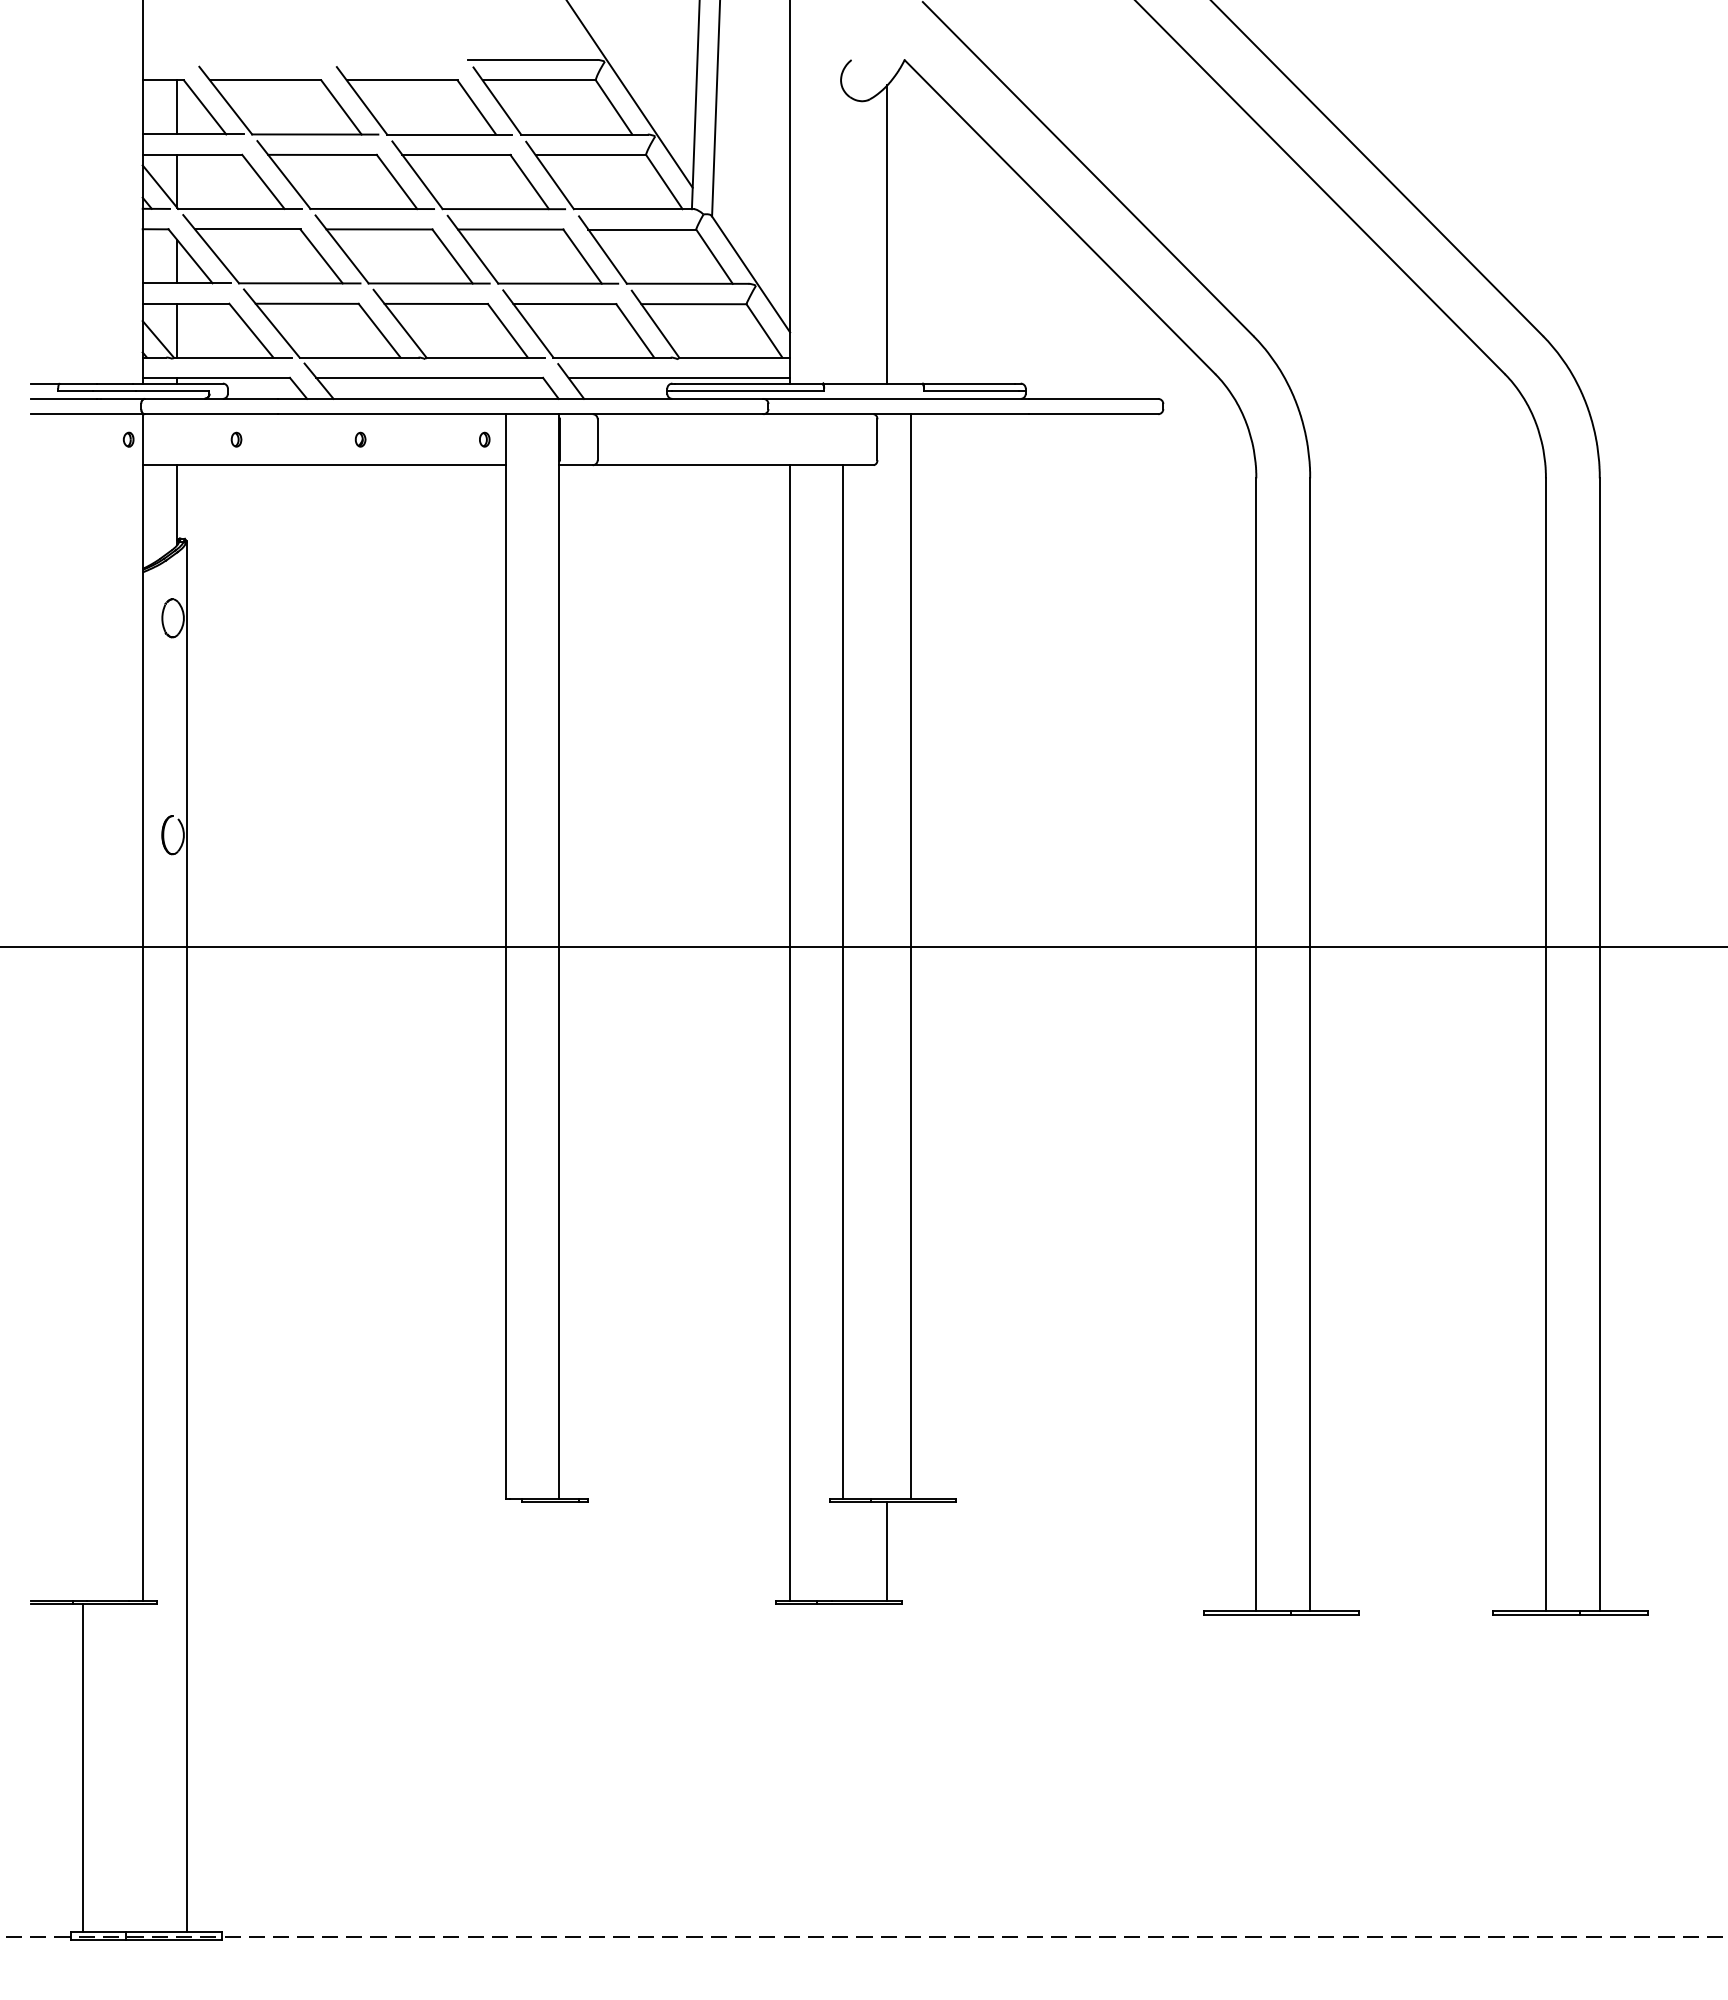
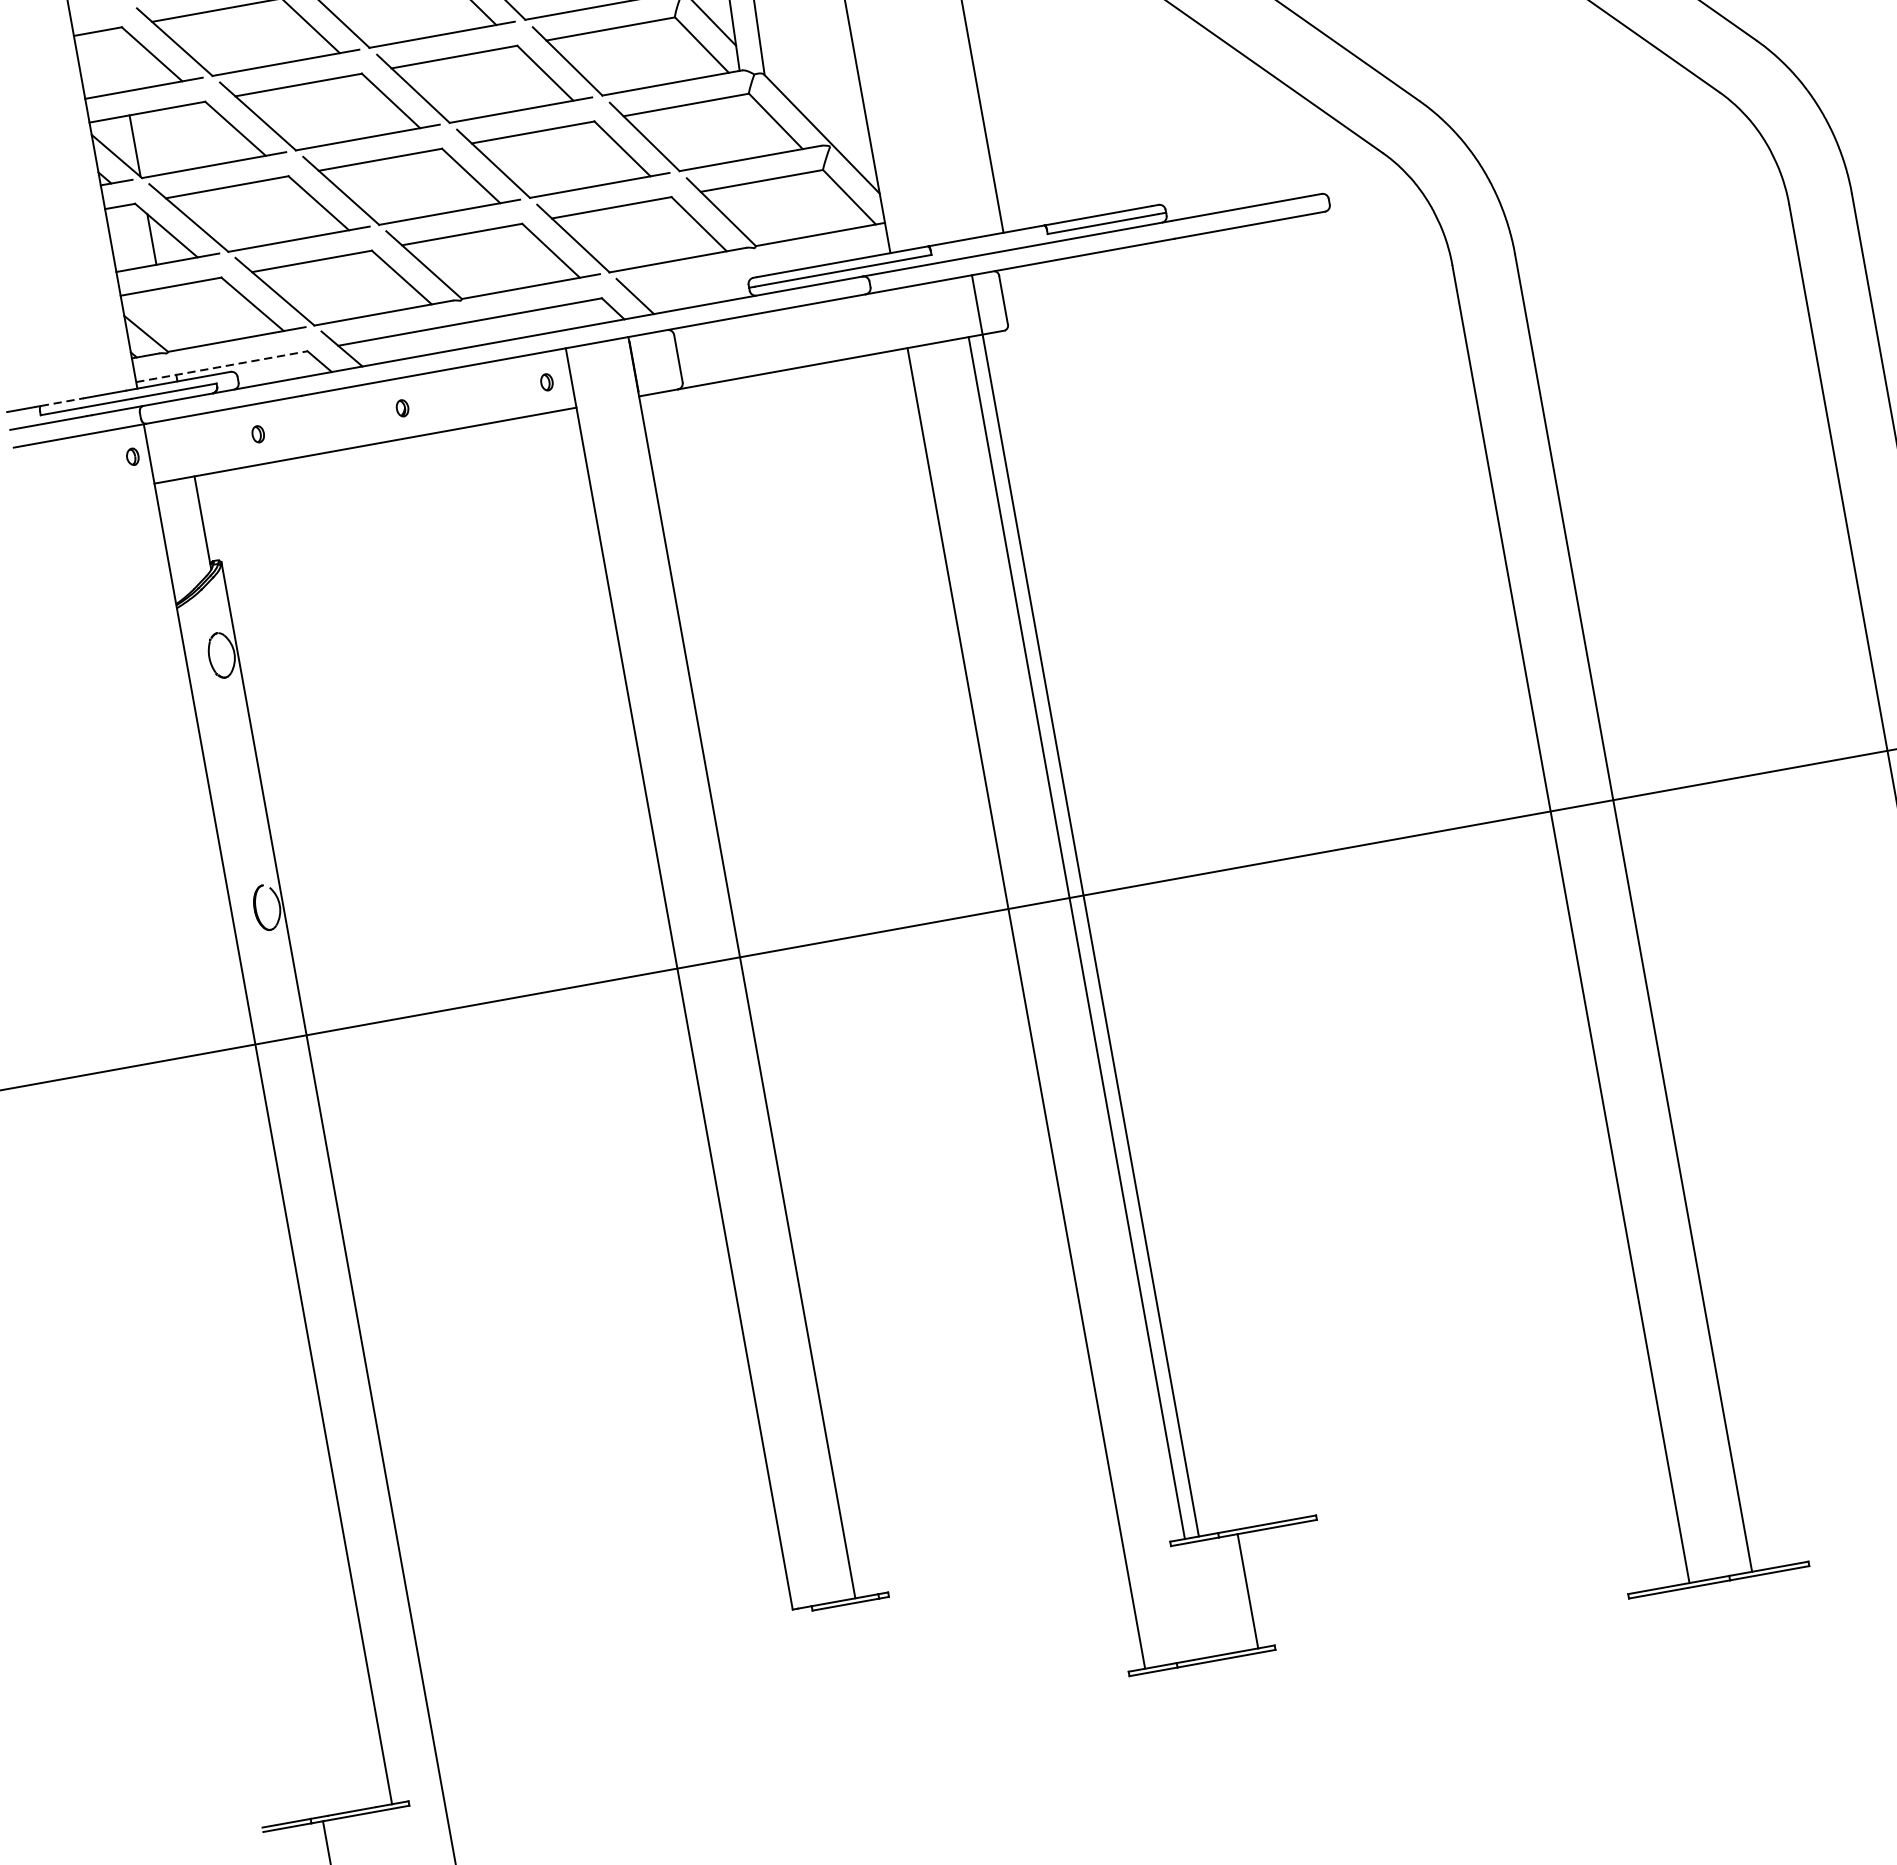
line: (177, 107) -> (120, 60), removed
line: (177, 330) -> (166, 319), removed
line: (216, 377) -> (221, 366), solid -> dashed
line: (679, 377) -> (760, 269), removed
line: (78, 383) -> (62, 401), solid -> dashed
line: (910, 956) -> (1085, 906), moved

